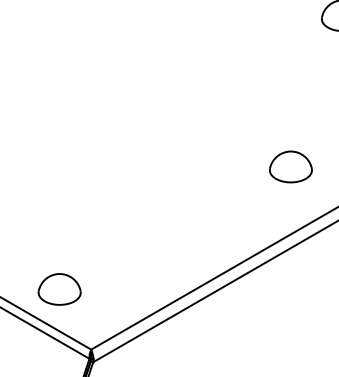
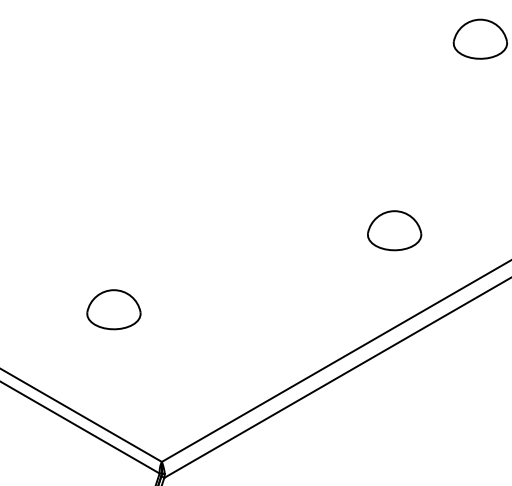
part: (290, 166) -> (394, 230), moved
part: (59, 289) -> (113, 309), moved

